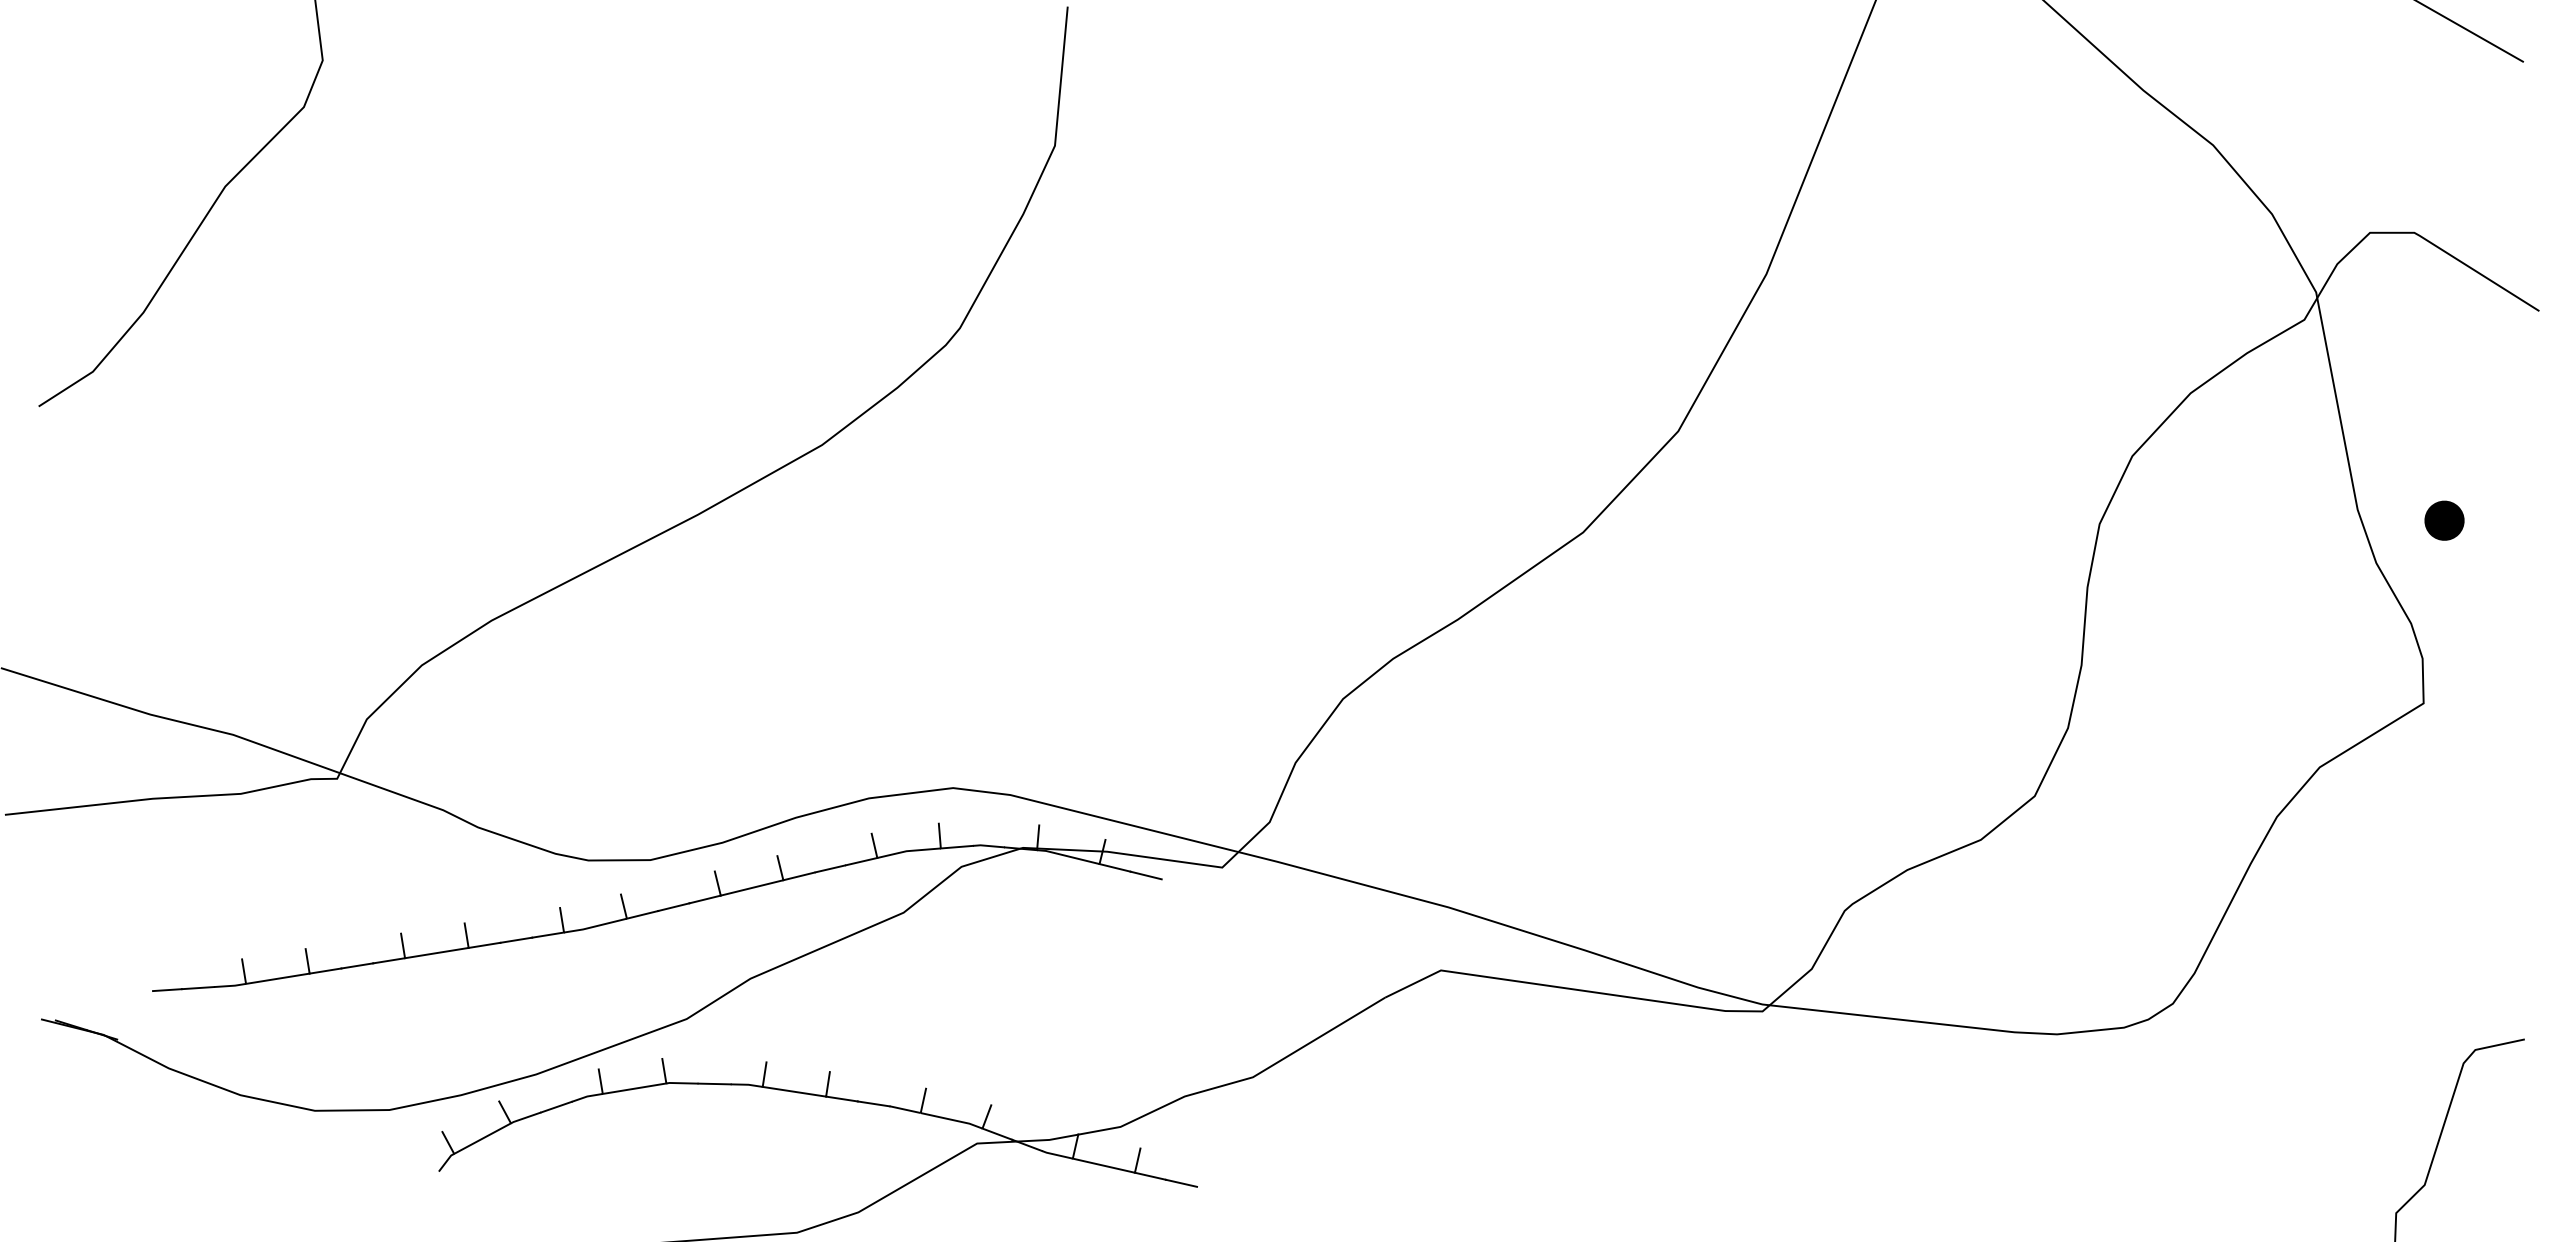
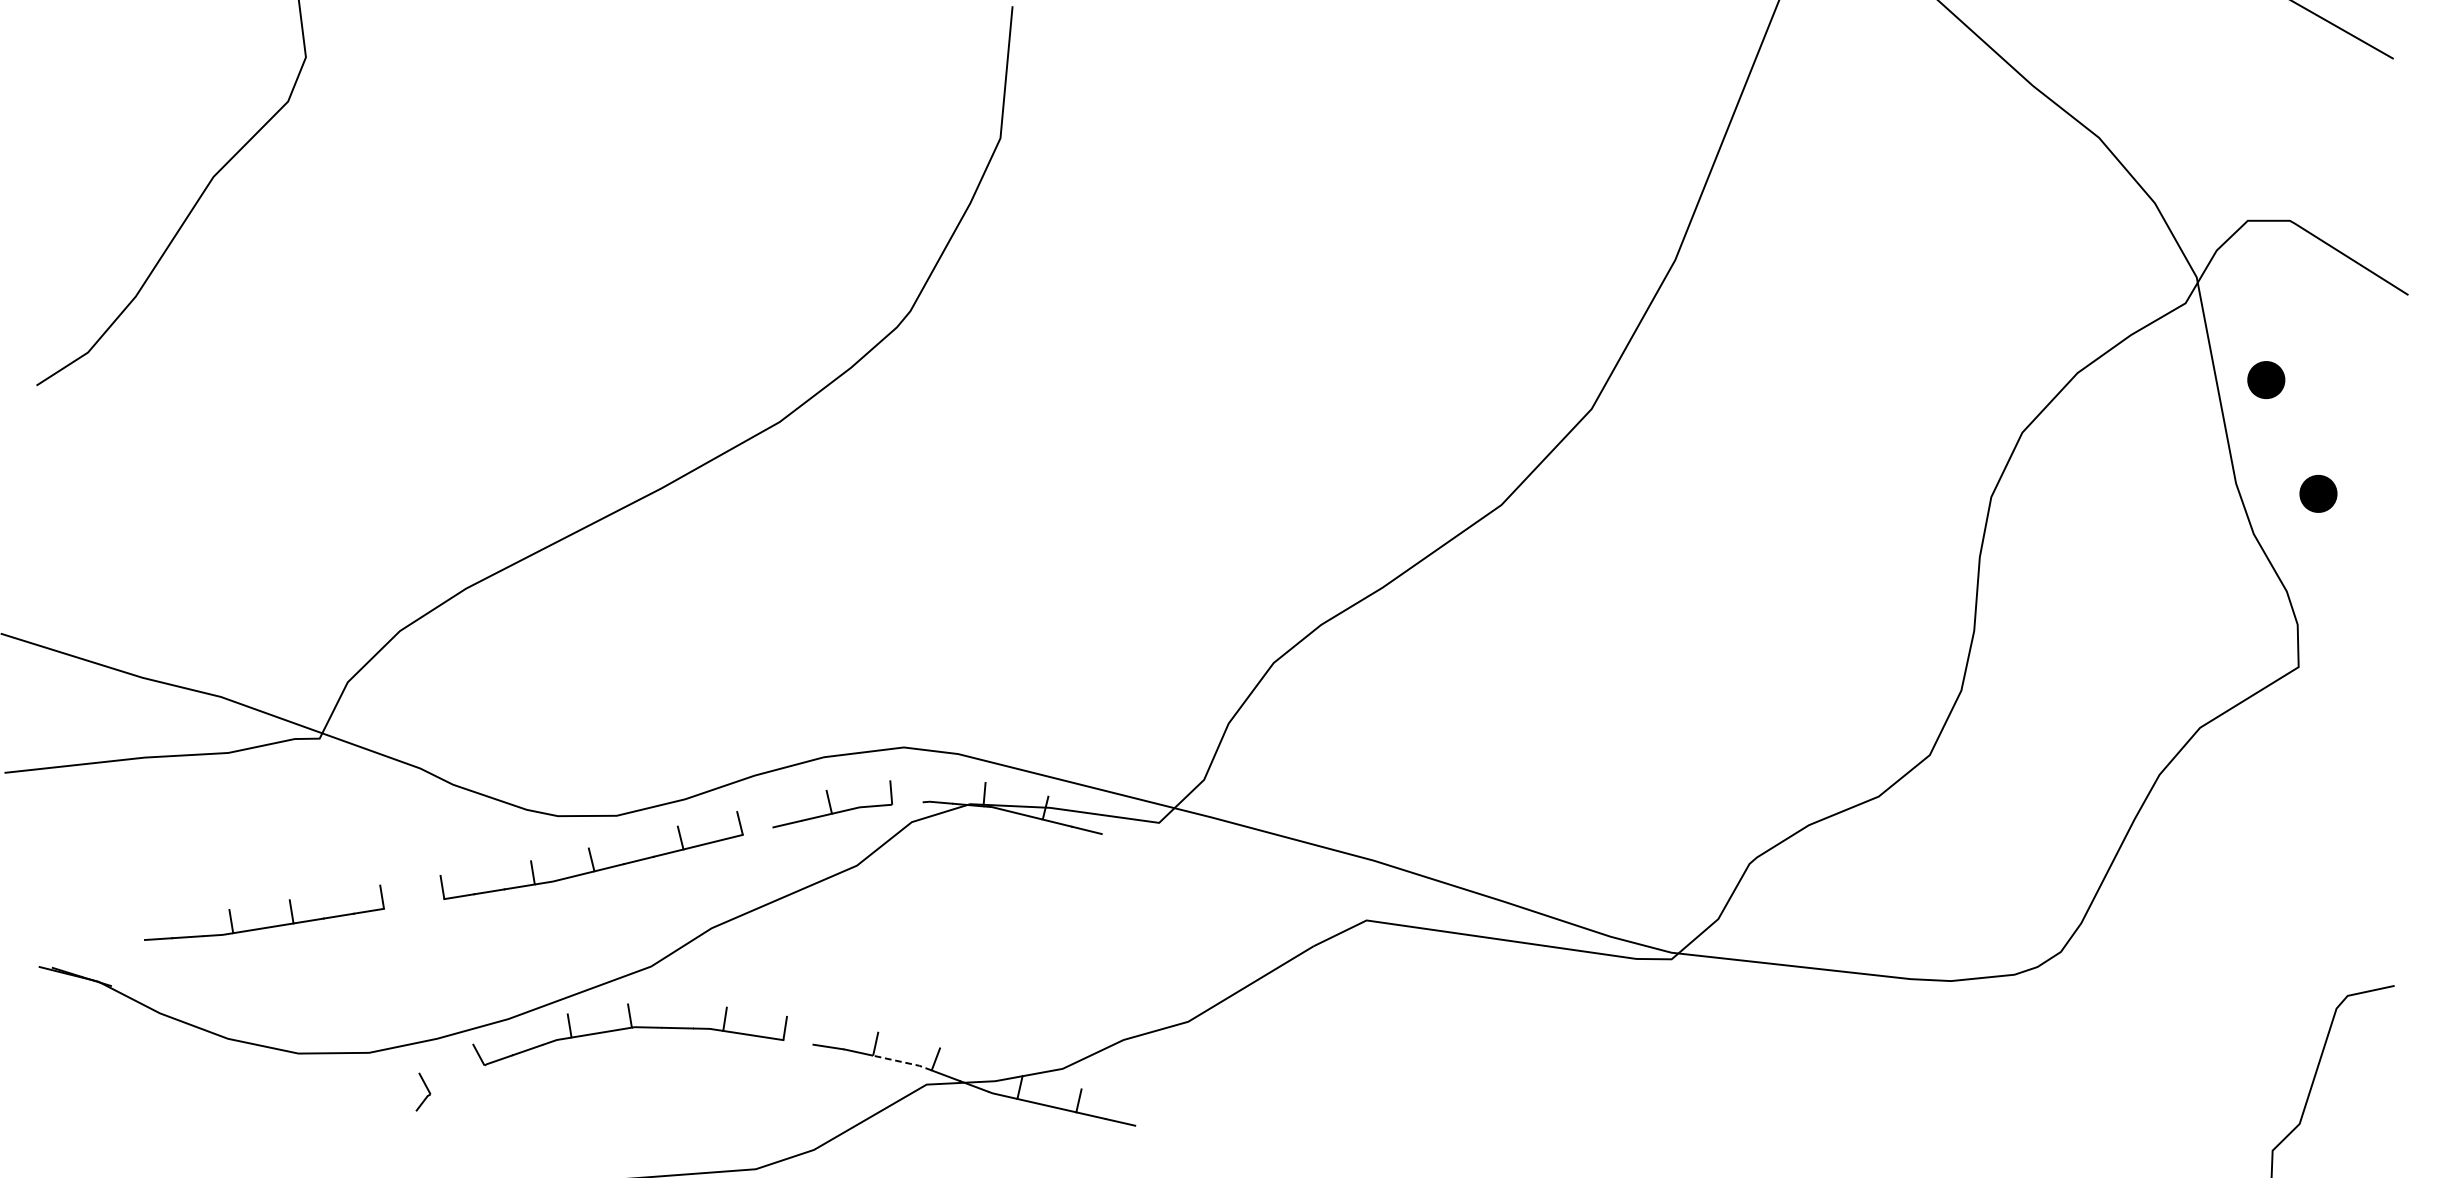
part: (2389, 400) -> (2266, 379), added
line: (956, 846) -> (907, 802), removed
line: (798, 876) -> (757, 831), removed
line: (436, 952) -> (413, 903), removed
line: (841, 1098) -> (797, 1041), removed
line: (951, 1119) -> (902, 1061), solid -> dashed
line: (482, 1138) -> (457, 1079), removed

